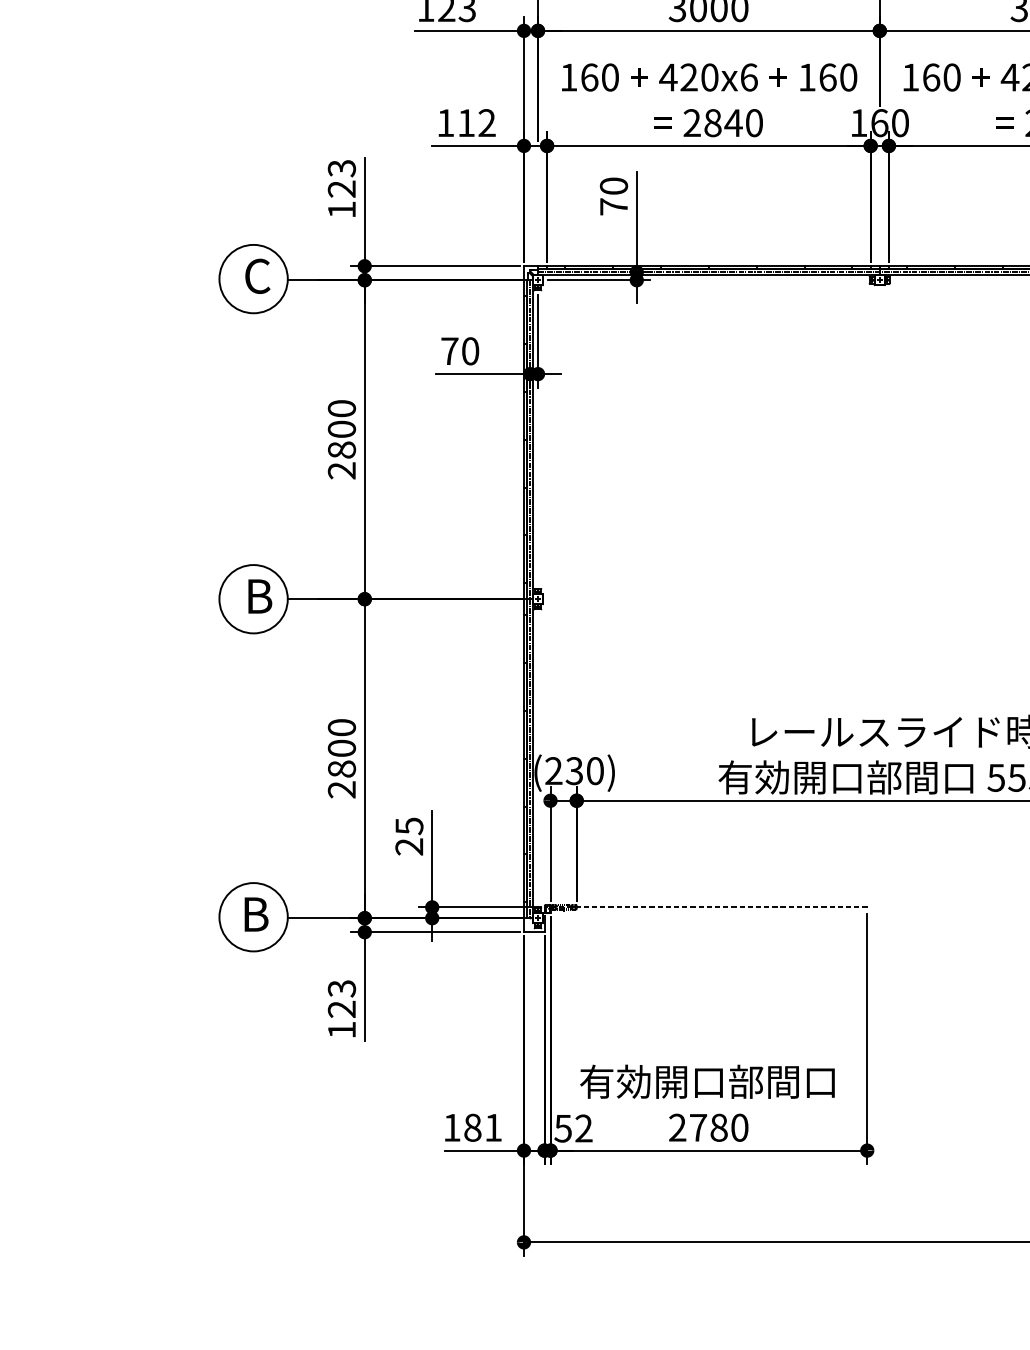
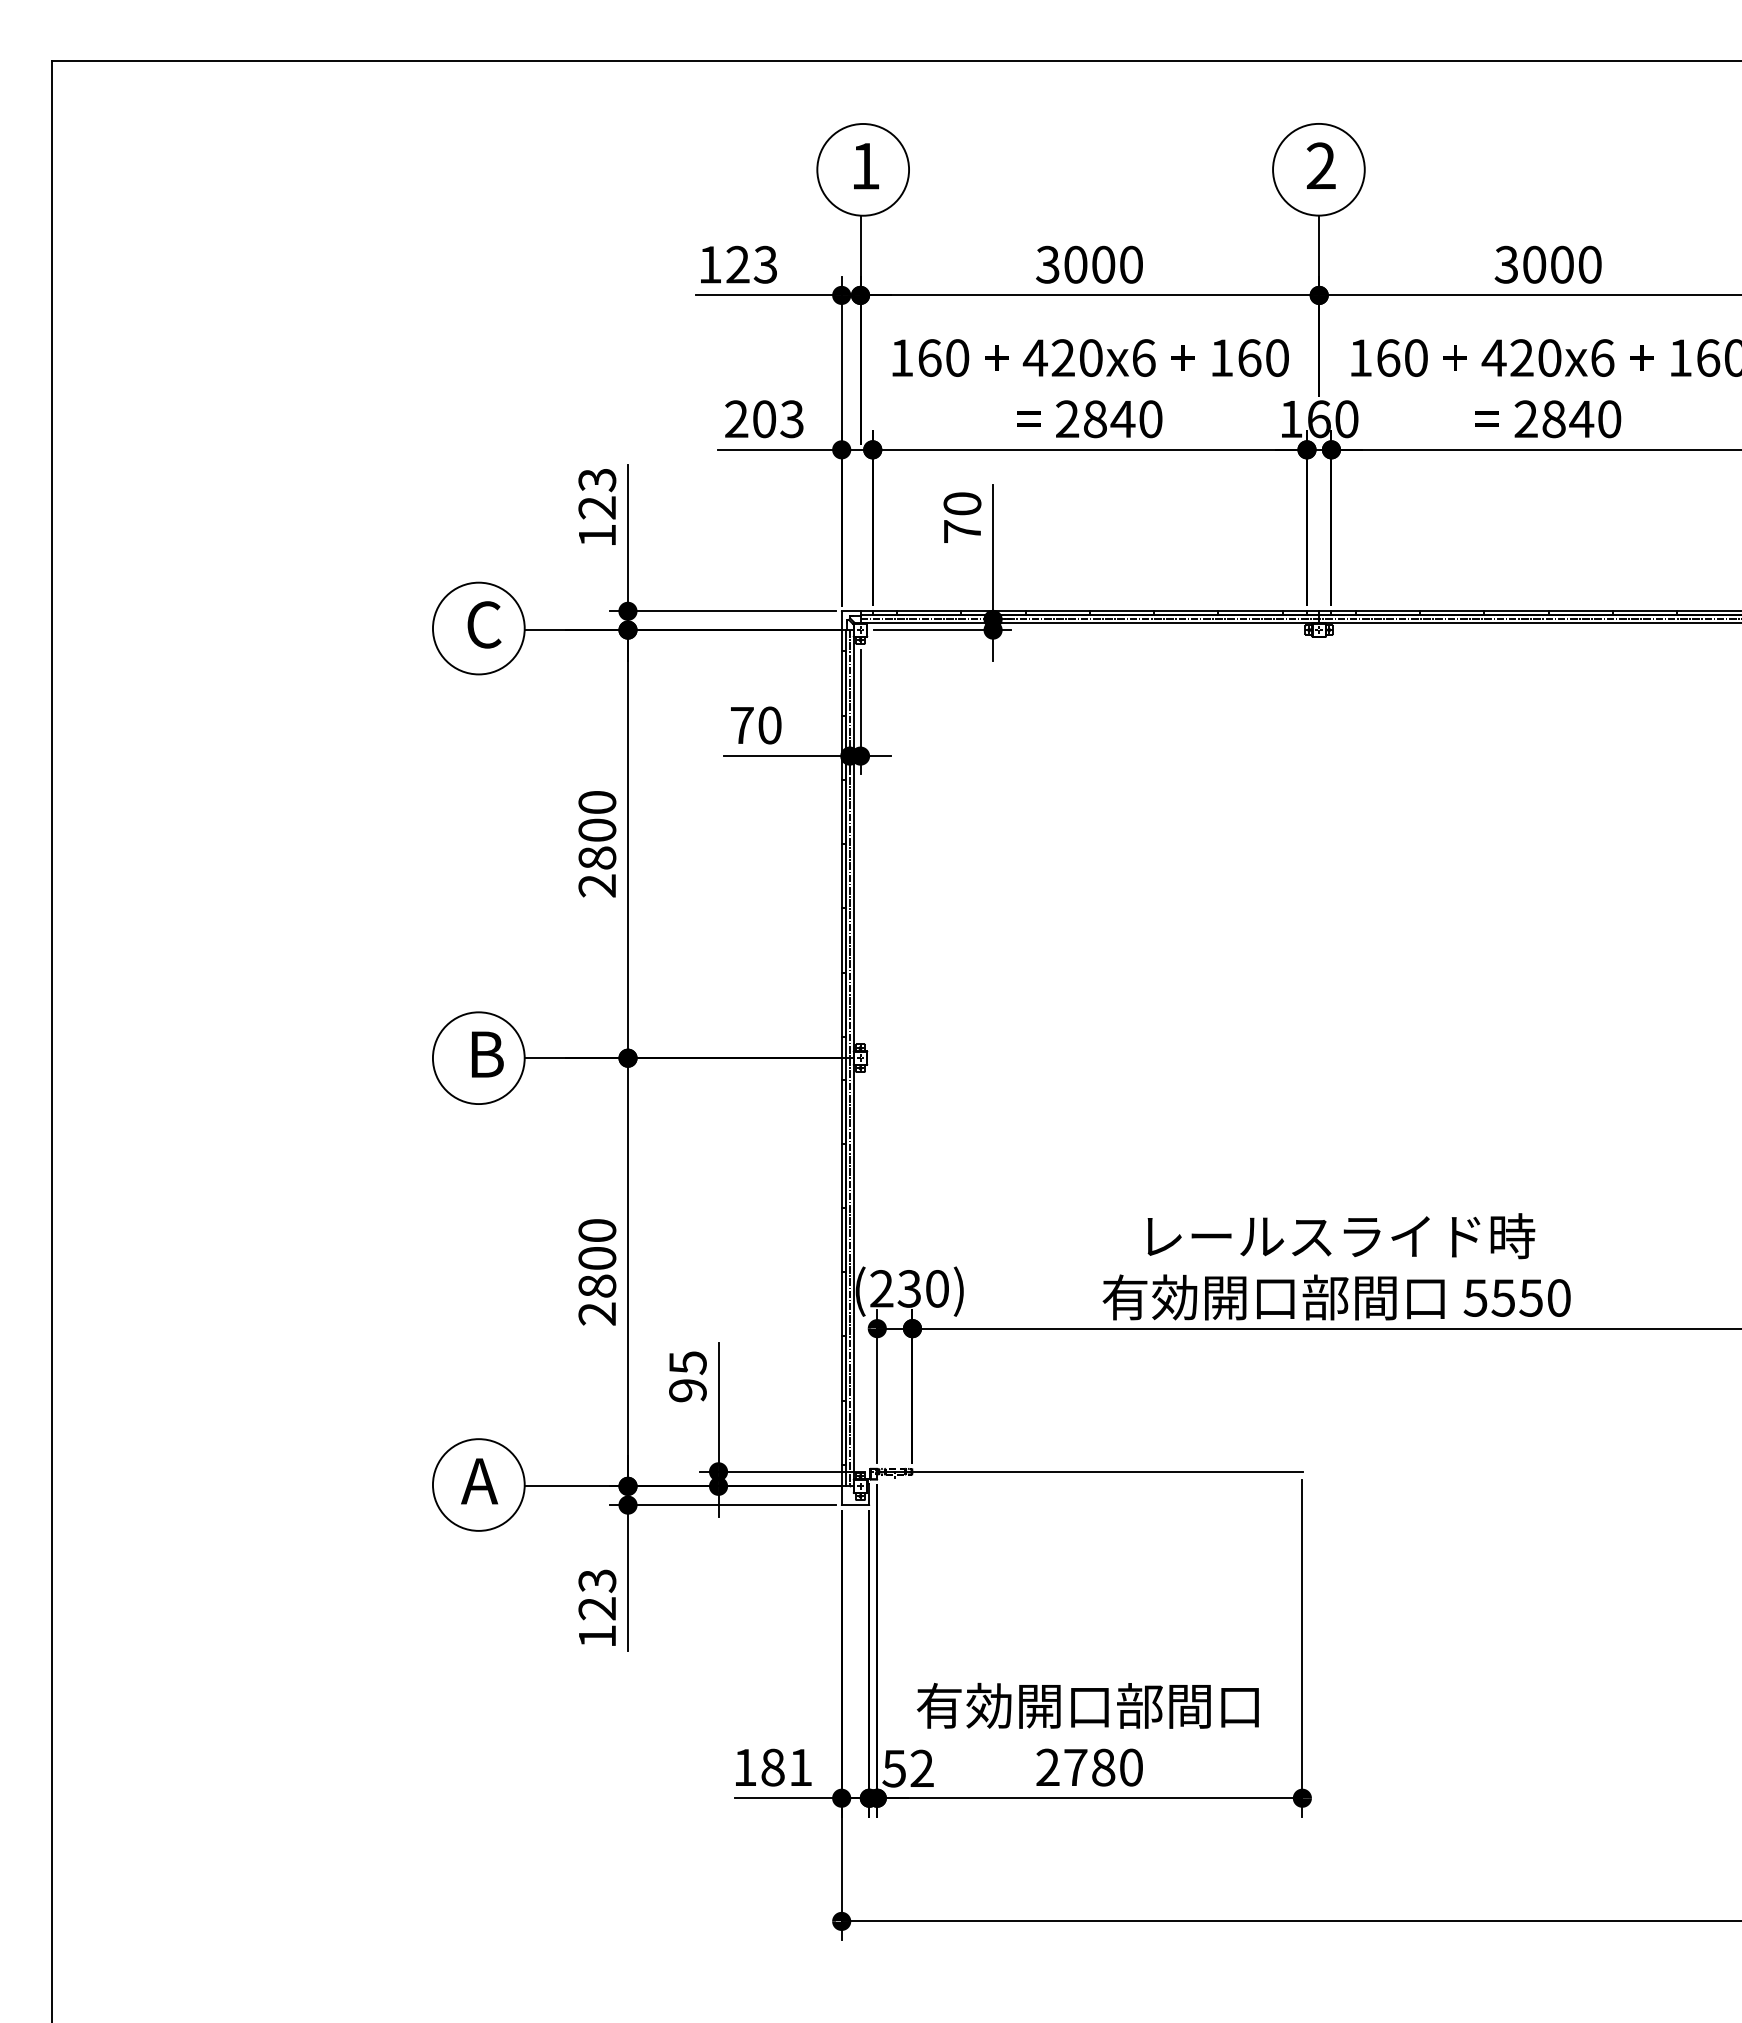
text: (466, 123) -> (764, 419), 112 -> 203
text: (409, 846) -> (687, 1390), 25 -> 95
line: (708, 907) -> (1089, 1471), dashed -> solid
text: (254, 914) -> (479, 1481), B -> A

